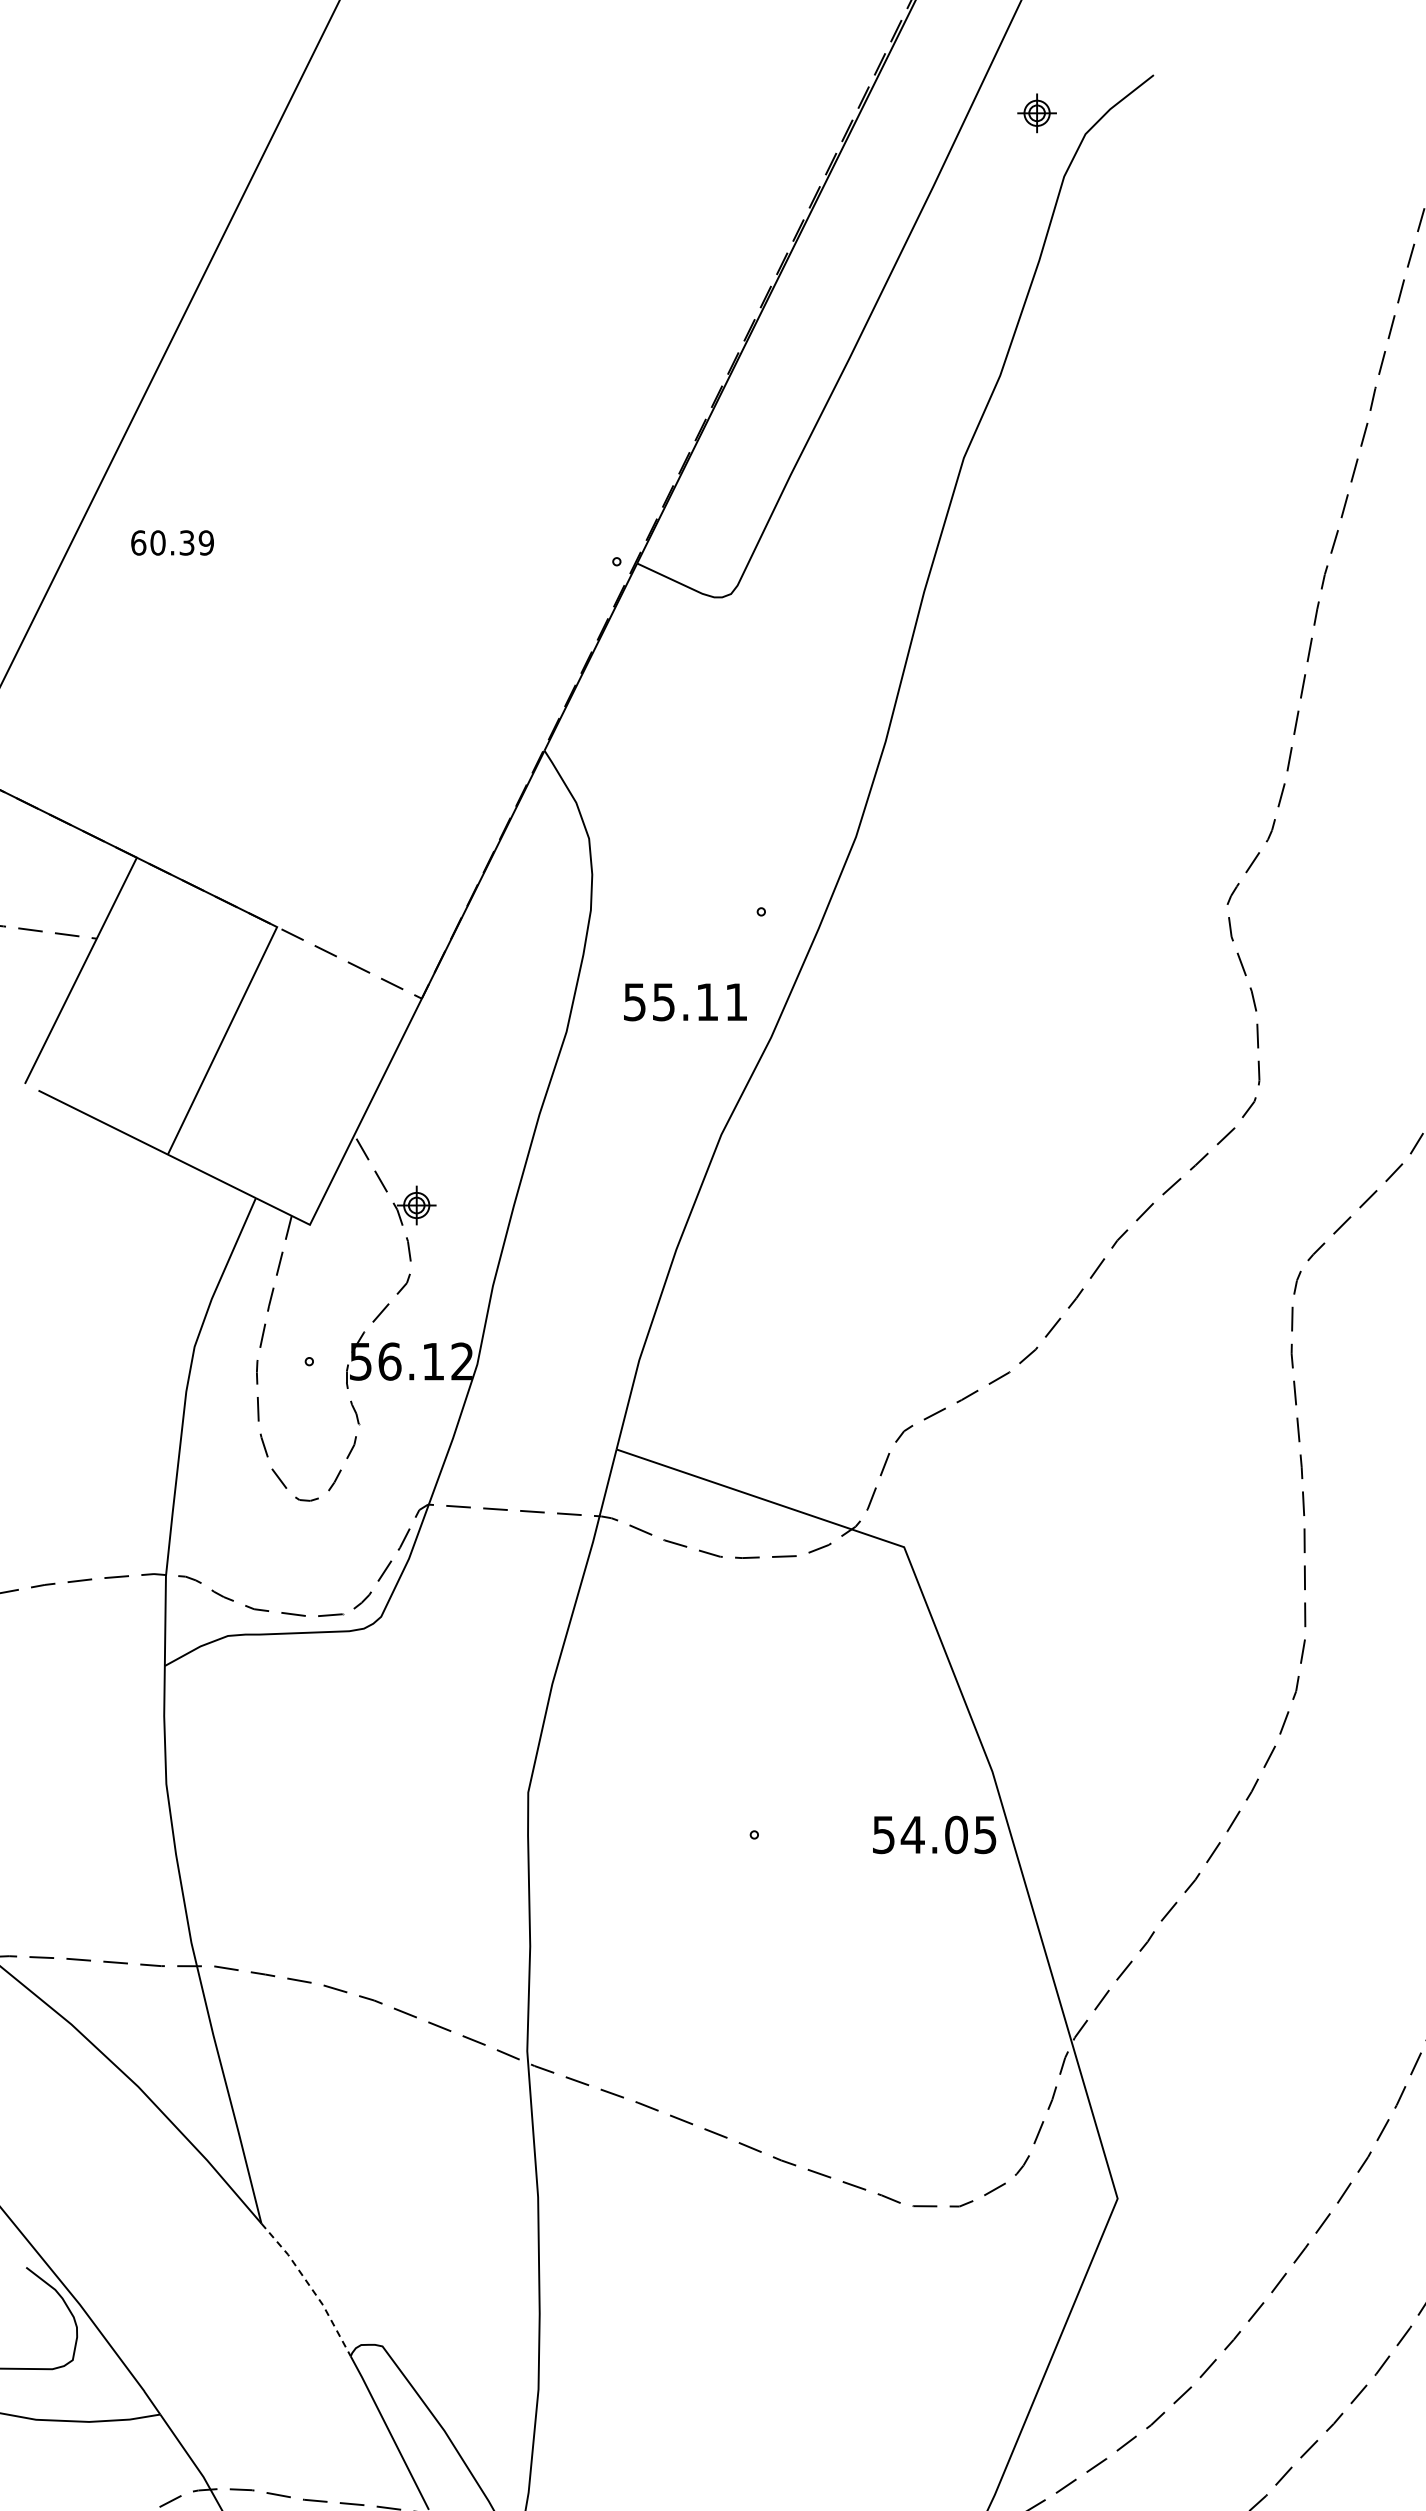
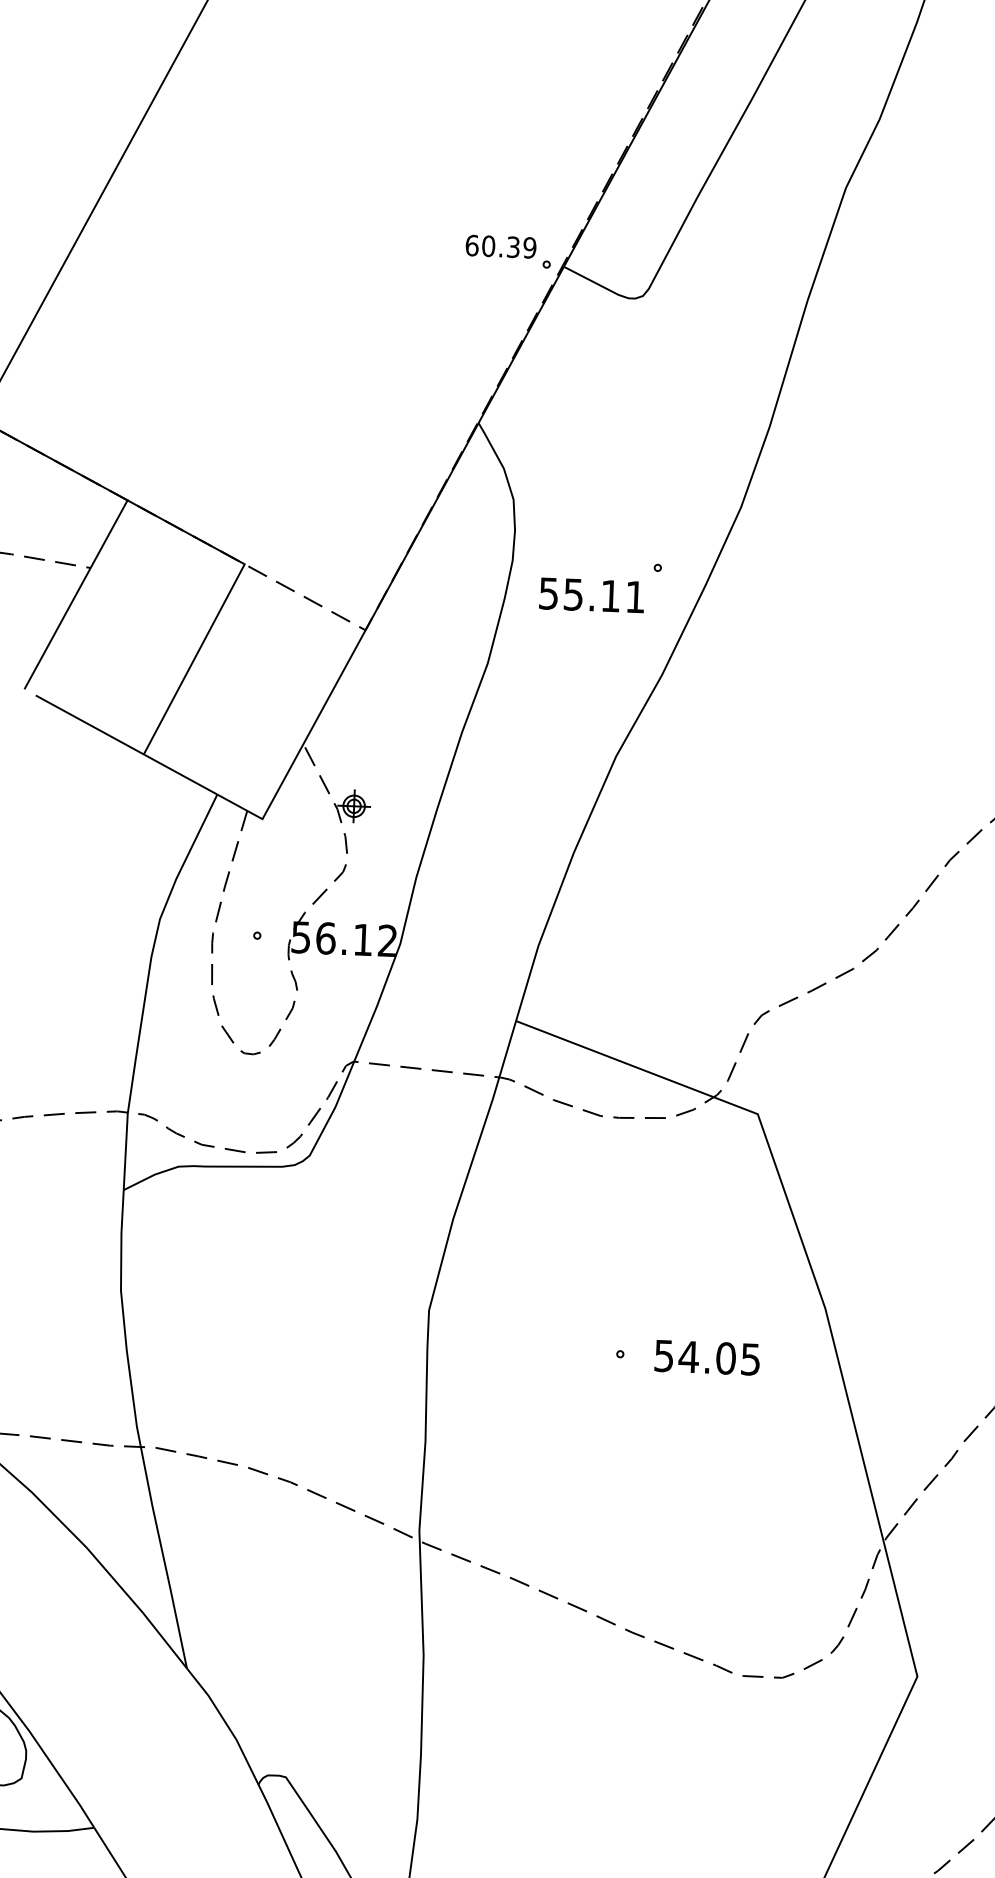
text: (172, 542) -> (501, 246), moved
text: (685, 1002) -> (591, 595), moved
text: (934, 1834) -> (707, 1357), moved
line: (310, 2287) -> (226, 1724), dashed -> solid

